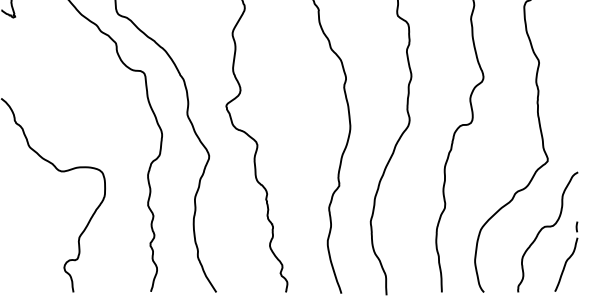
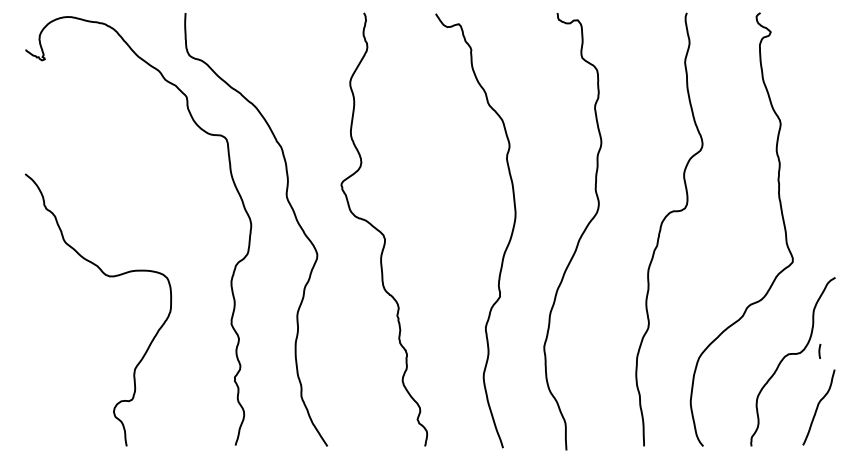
curve: (576, 226) -> (819, 351), moved

